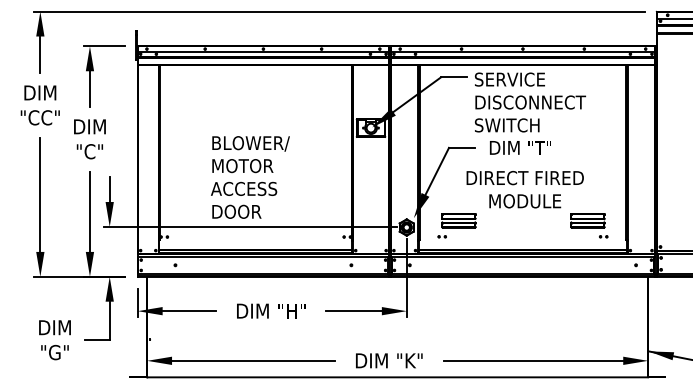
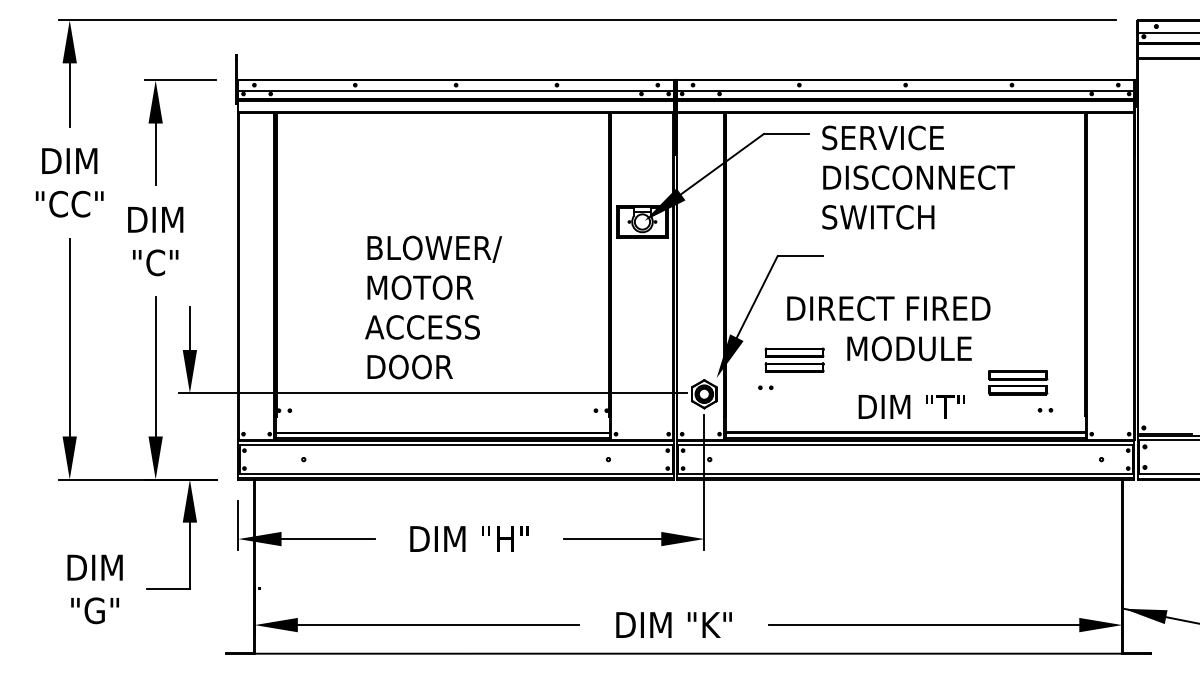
text: (520, 147) -> (911, 406), moved
text: (524, 178) -> (887, 309), moved
part: (456, 225) -> (790, 368), moved

